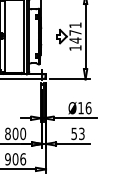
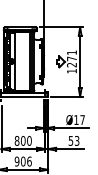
text: (74, 39) -> (71, 64), 1471 -> 1271
text: (88, 108) -> (82, 120), Ø16 -> Ø17

